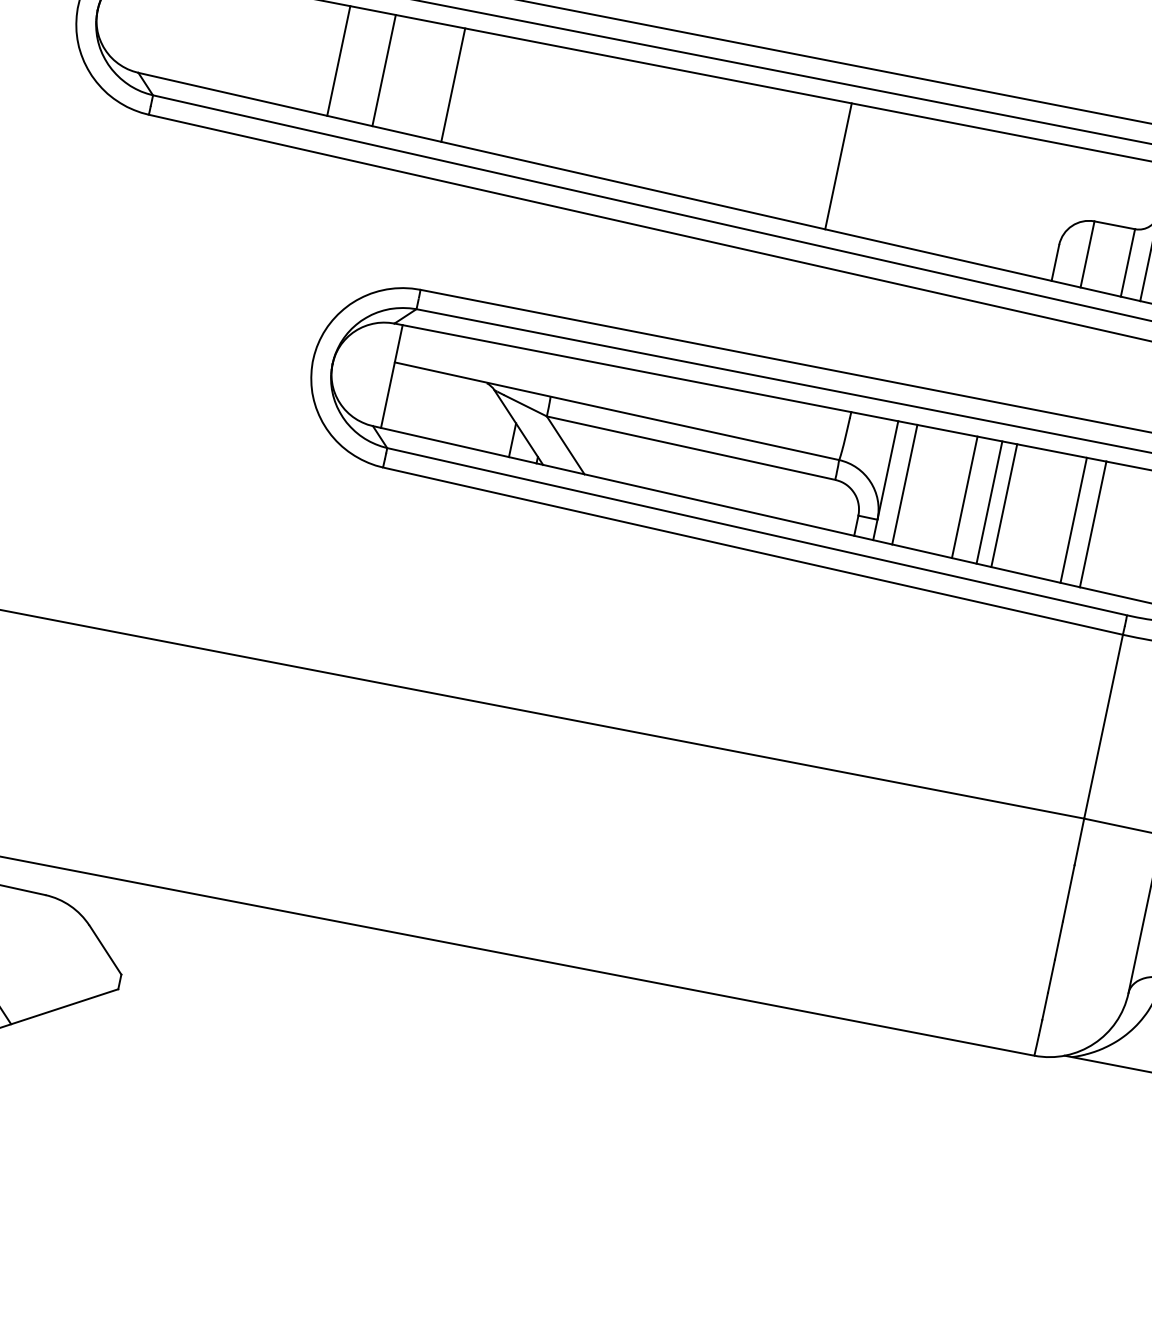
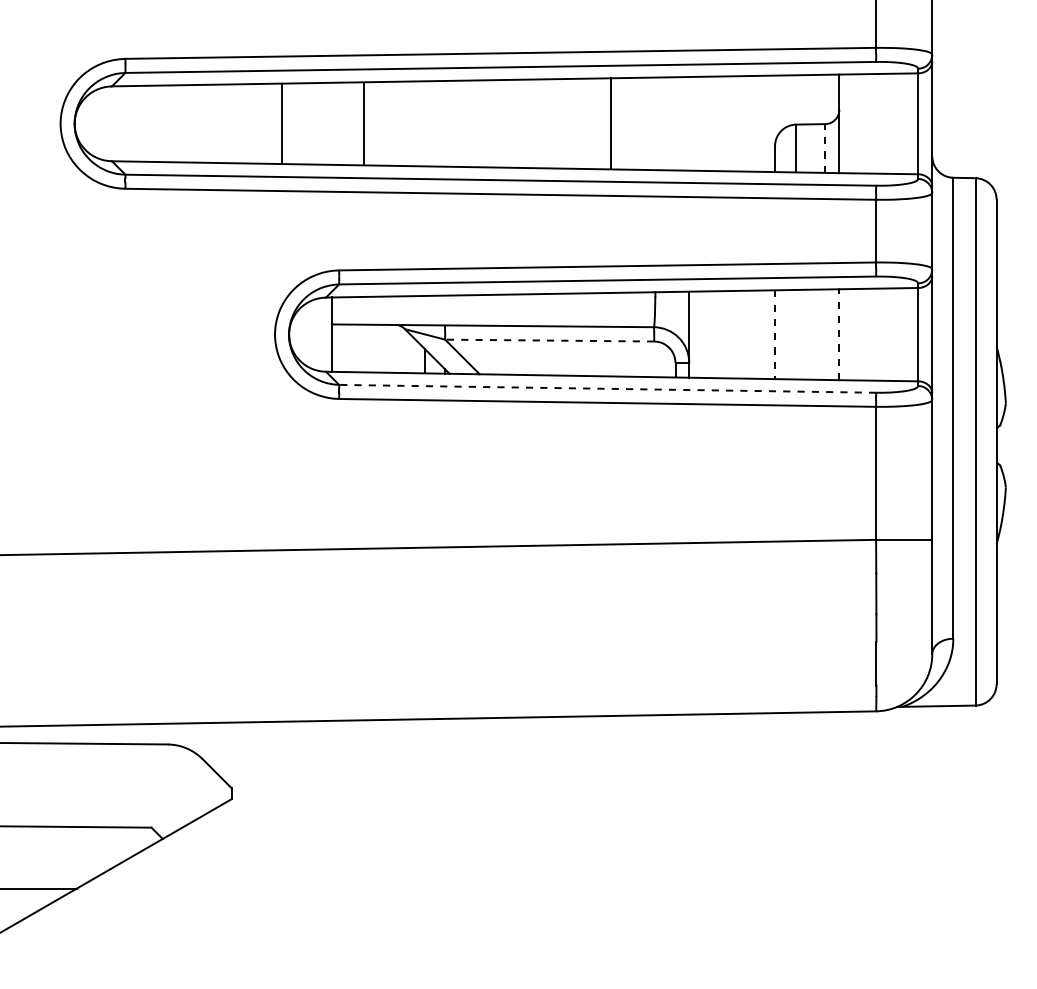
line: (339, 60) -> (249, 123), removed
line: (452, 84) -> (363, 123), moved
line: (1128, 262) -> (825, 148), solid -> dashed
line: (690, 447) -> (549, 340), solid -> dashed
line: (905, 484) -> (703, 334), removed
line: (964, 497) -> (746, 334), removed
line: (989, 502) -> (764, 334), removed
line: (1004, 506) -> (775, 335), solid -> dashed
line: (1074, 520) -> (825, 334), removed
line: (1093, 524) -> (839, 334), solid -> dashed
line: (757, 531) -> (607, 388), solid -> dashed

